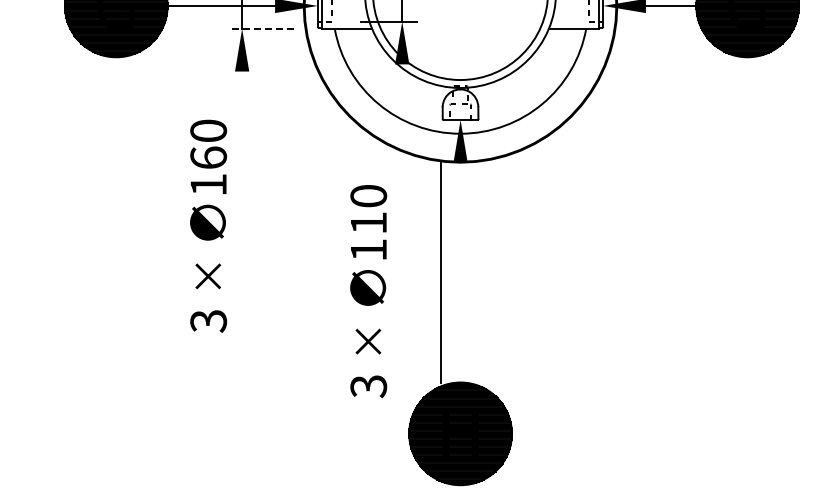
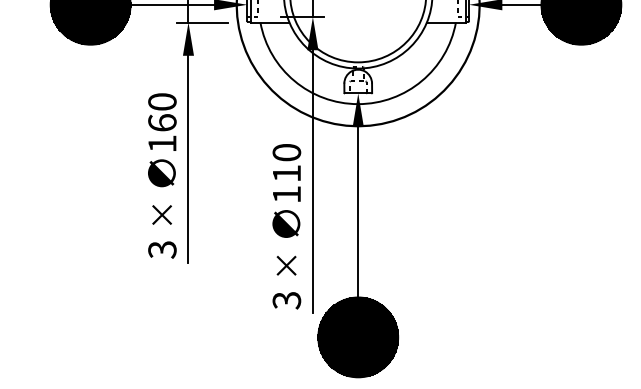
line: (260, 28) -> (202, 22), dashed -> solid
line: (242, 204) -> (188, 159), added
line: (402, 233) -> (313, 181), added
line: (440, 272) -> (358, 211), moved

